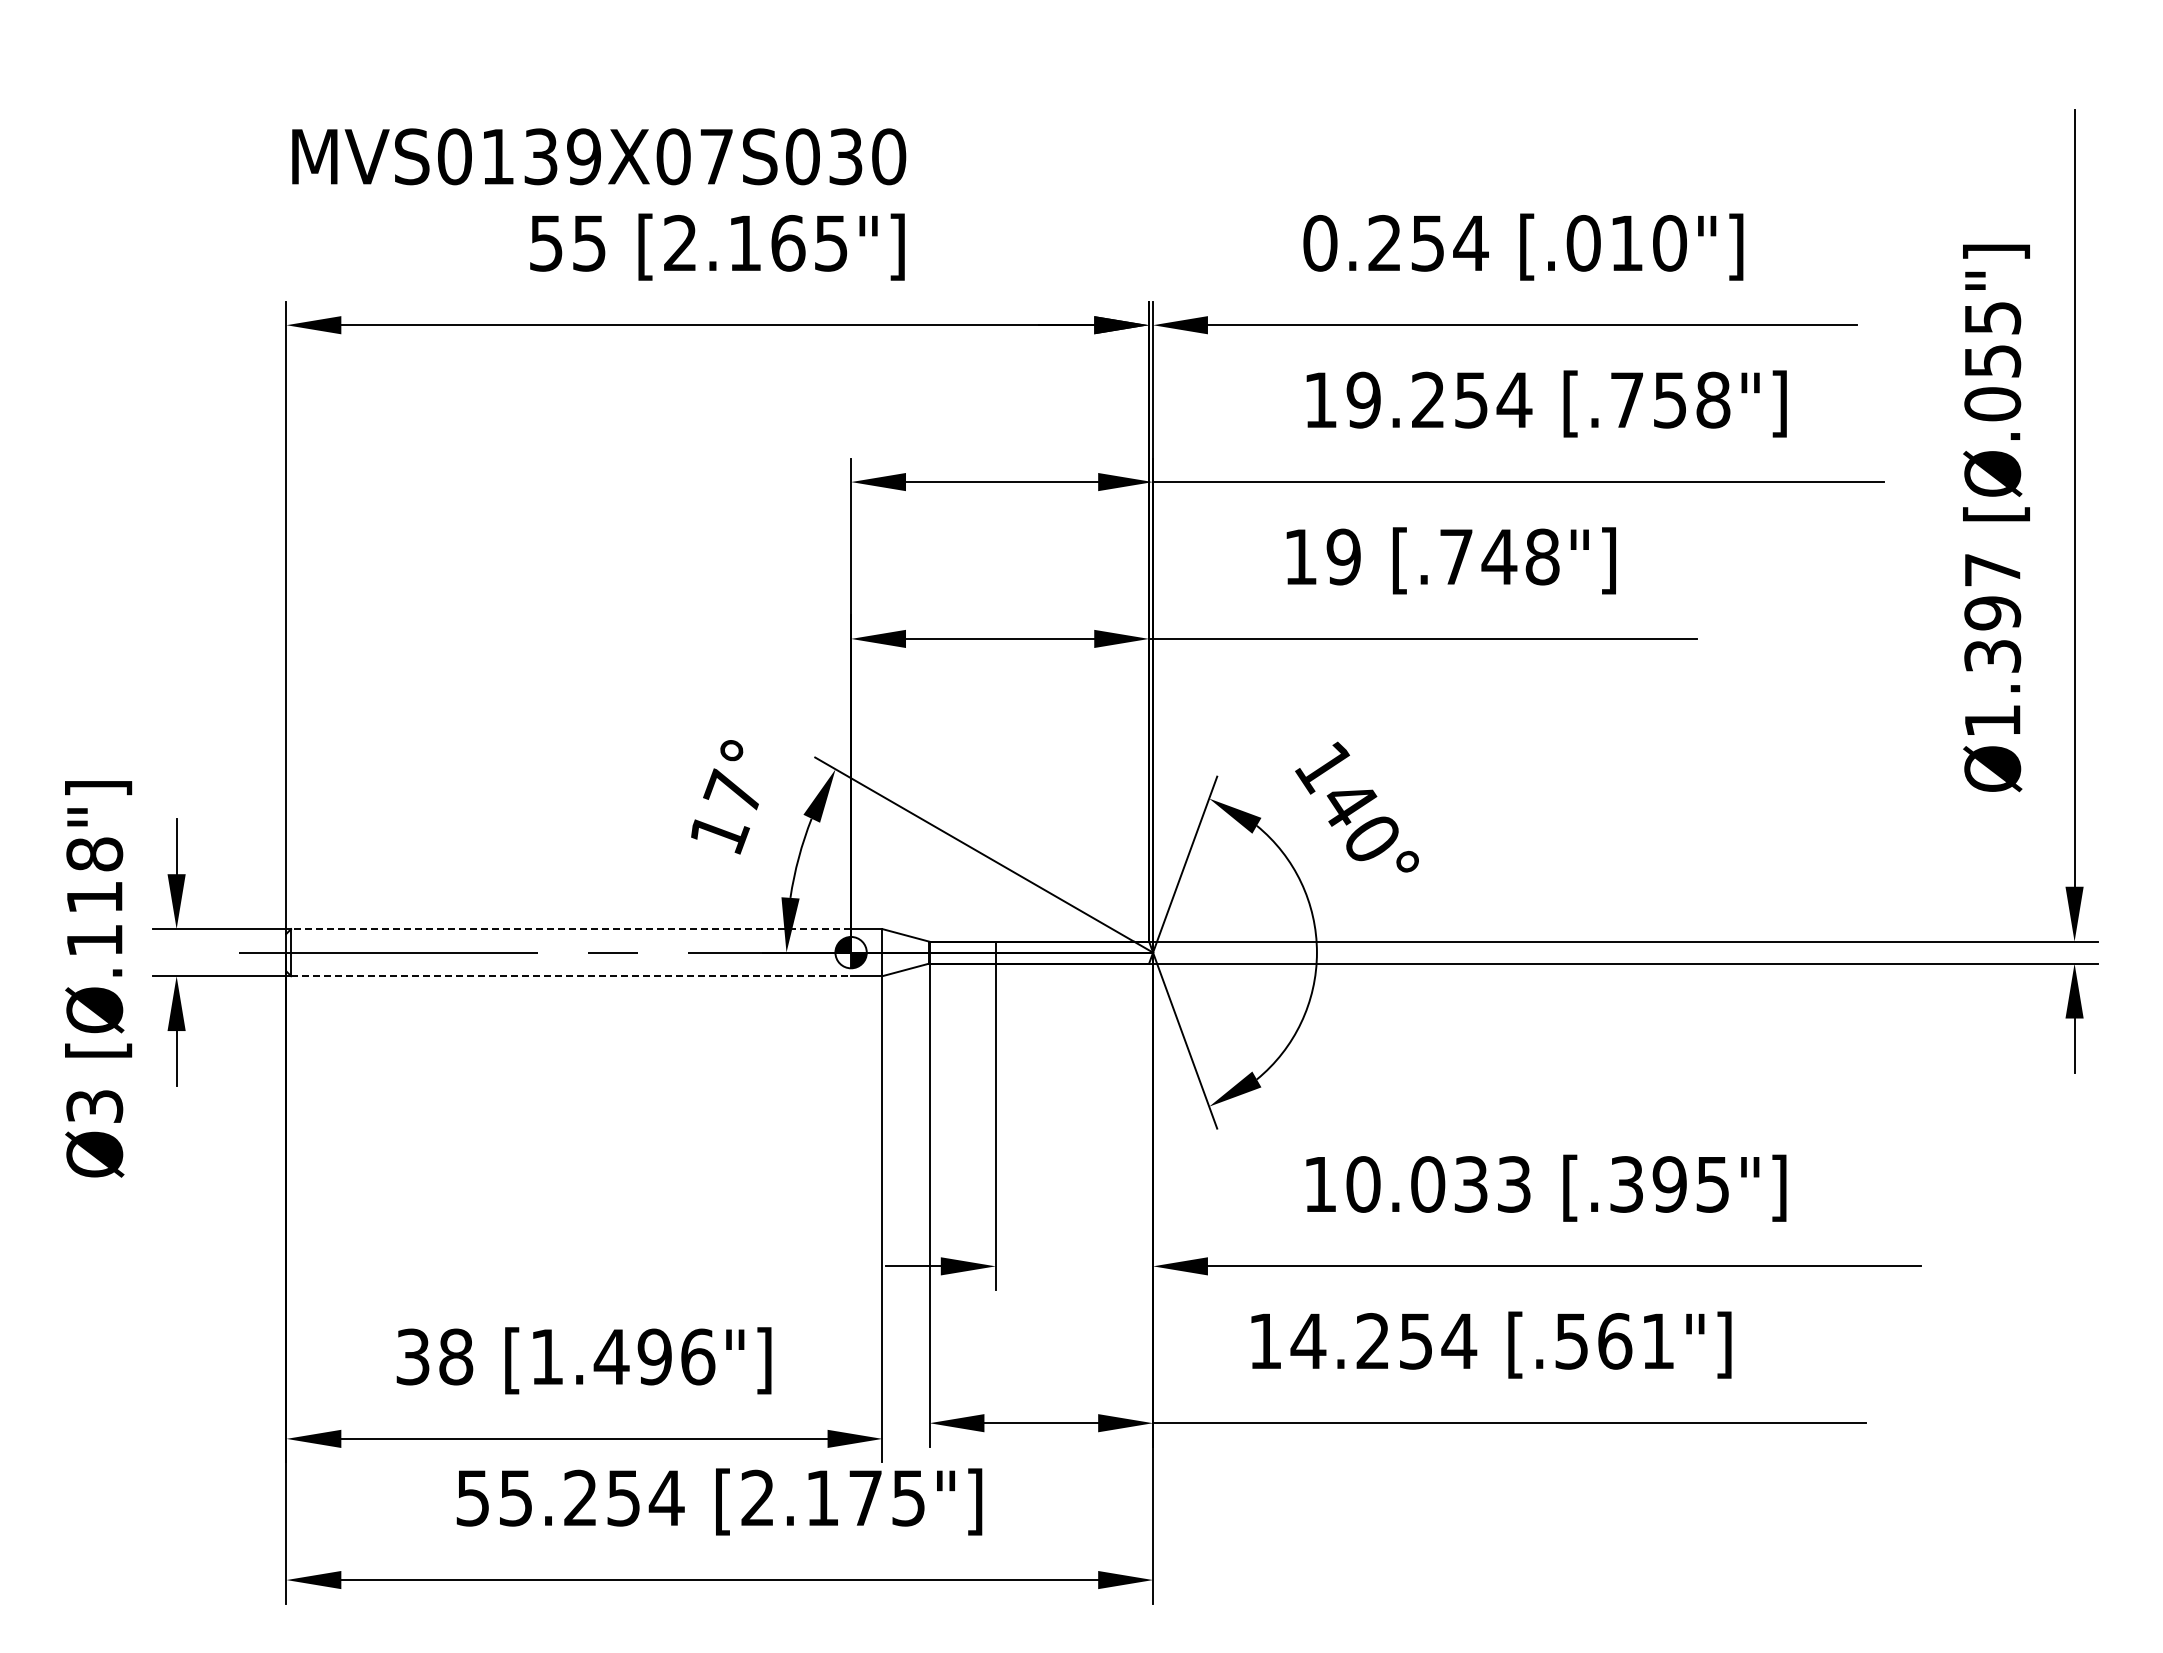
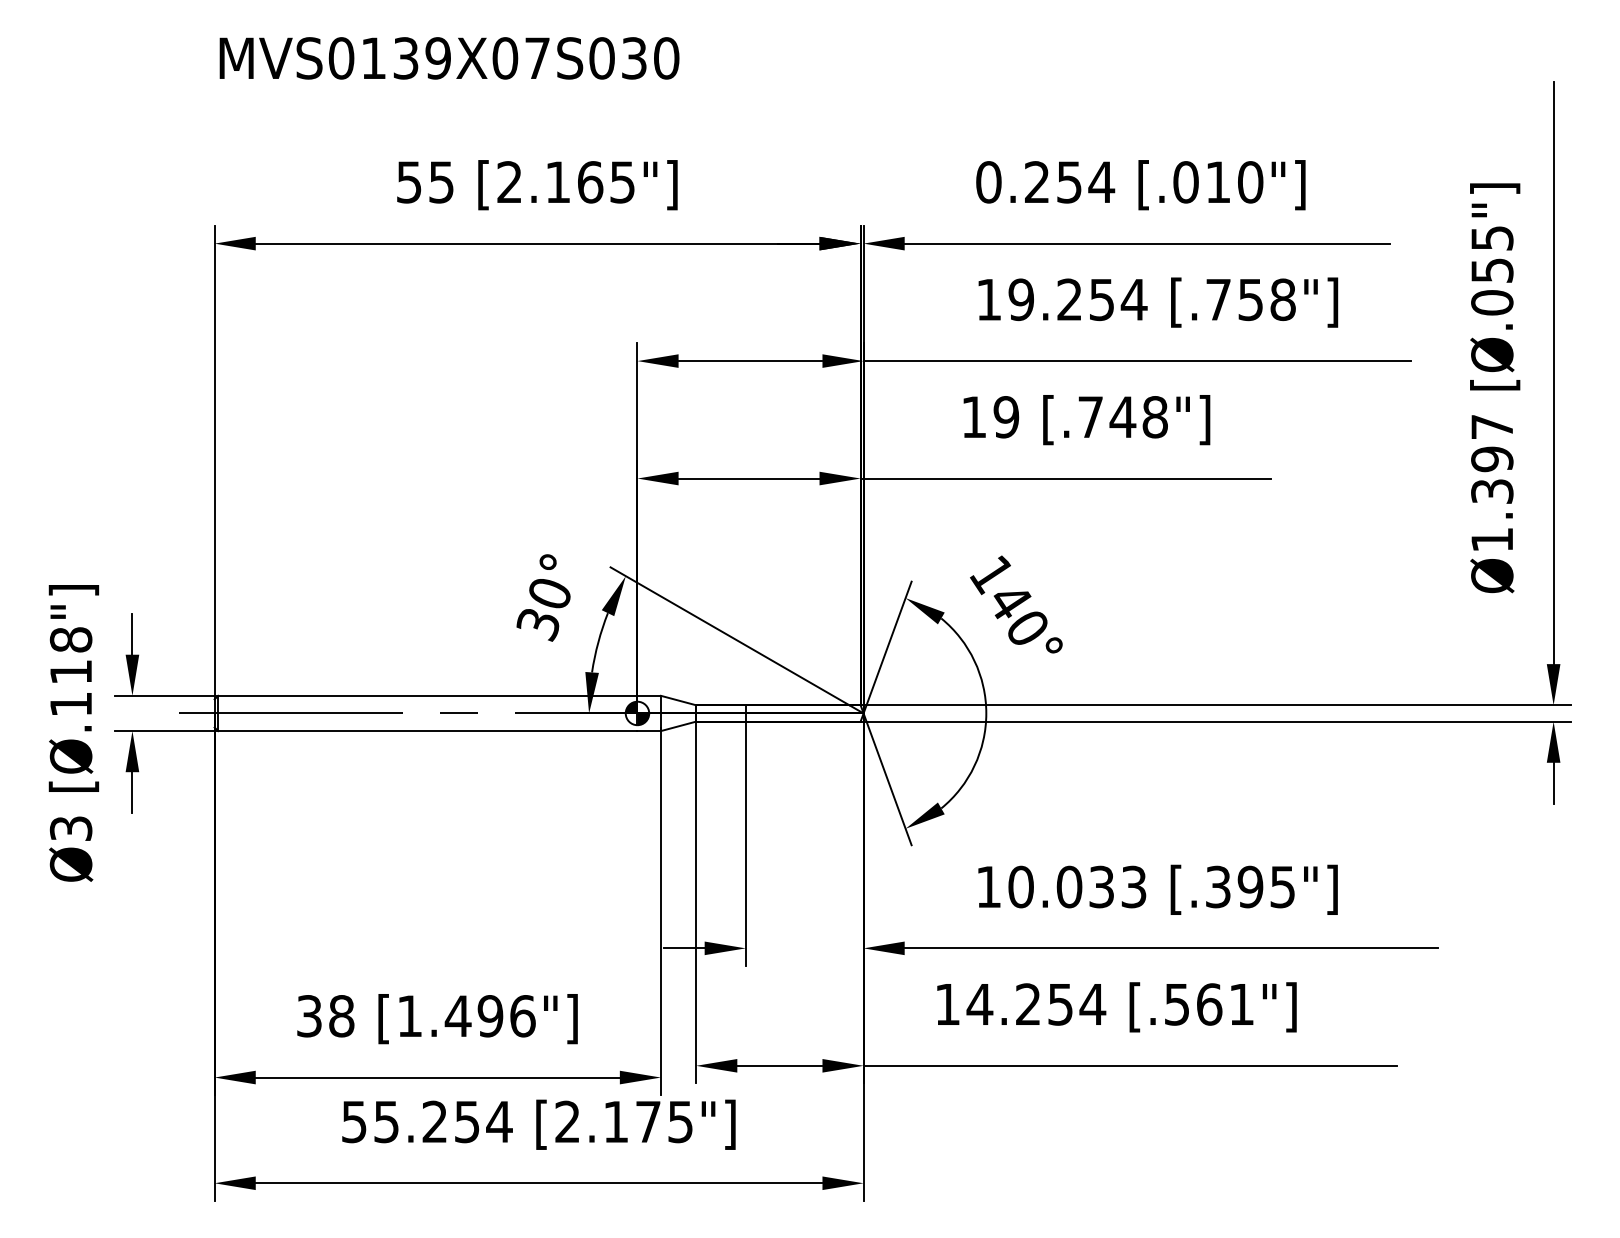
text: (599, 156) -> (449, 58), moved
text: (725, 812) -> (543, 608), 17° -> 30°
line: (571, 929) -> (428, 696), dashed -> solid
line: (571, 976) -> (428, 731), dashed -> solid

